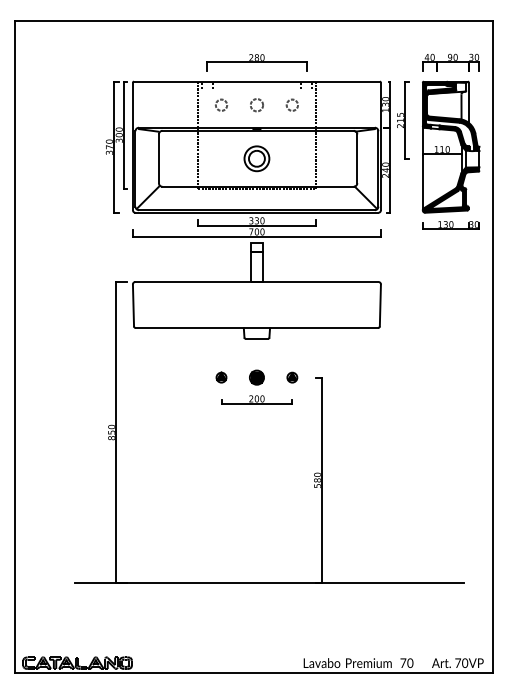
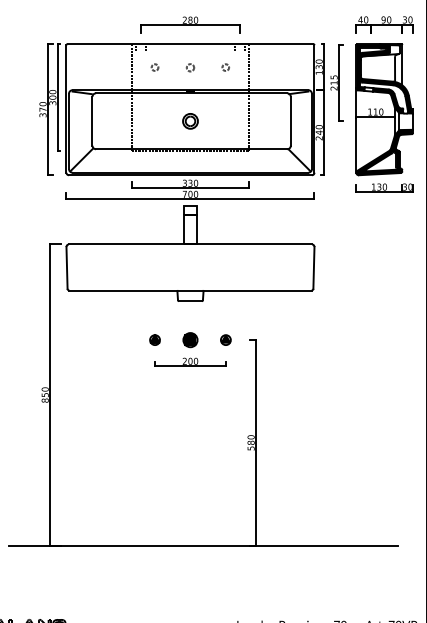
circle: (221, 104) -> (155, 66), size x0.6
circle: (291, 104) -> (225, 66), size x0.6
circle: (256, 105) -> (190, 67), size x0.6
part: (256, 158) -> (190, 120), size x0.6

